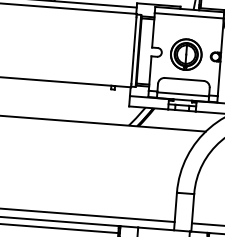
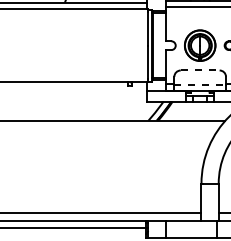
line: (184, 79) -> (200, 70), solid -> dashed
line: (183, 94) -> (200, 85), solid -> dashed

